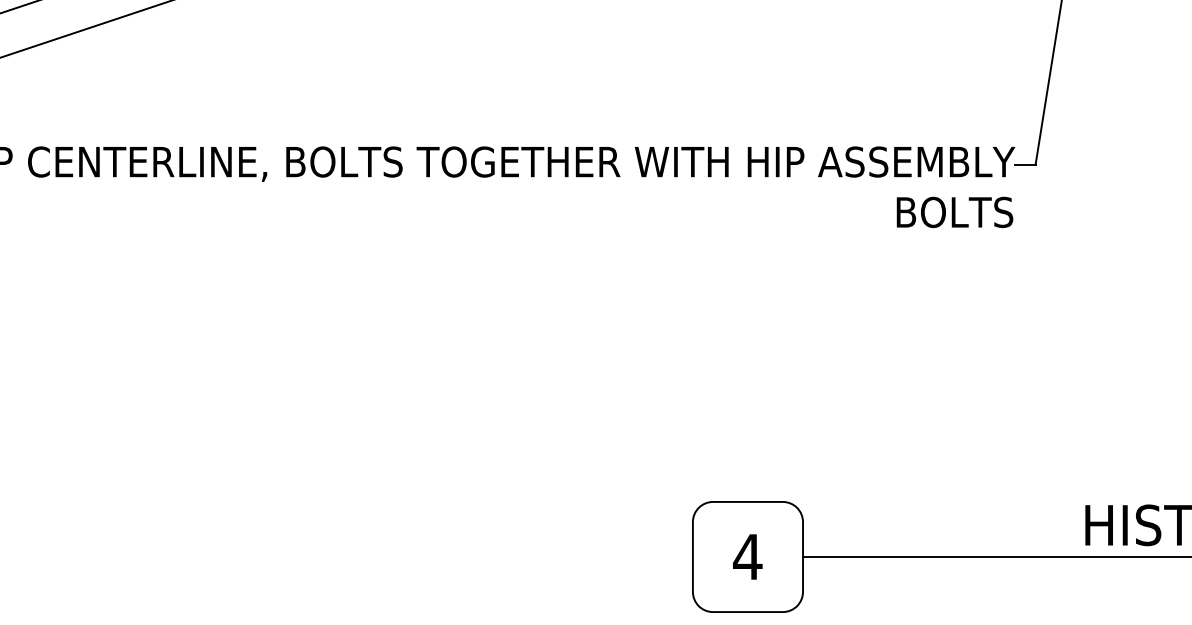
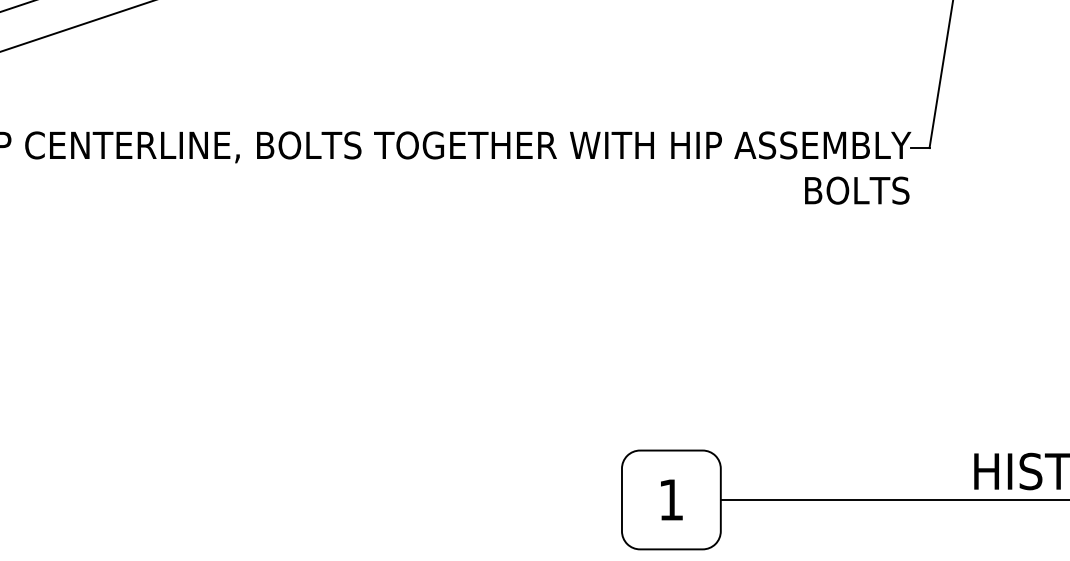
text: (746, 556) -> (670, 499), 4 -> 1

